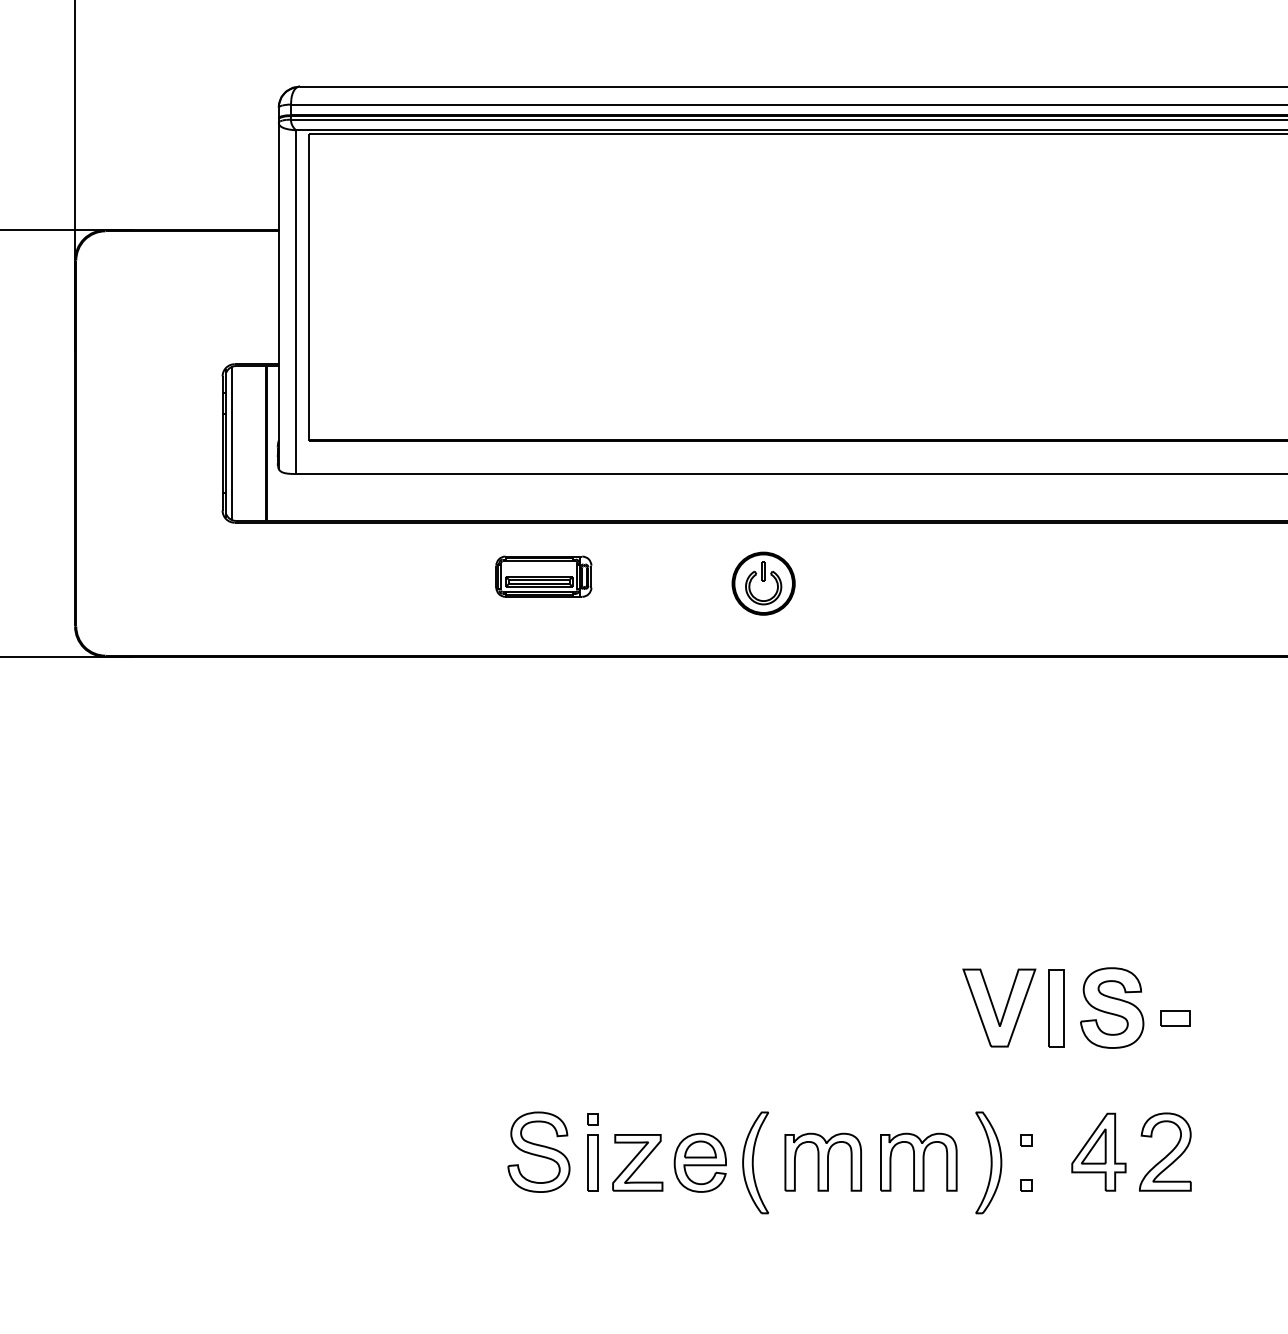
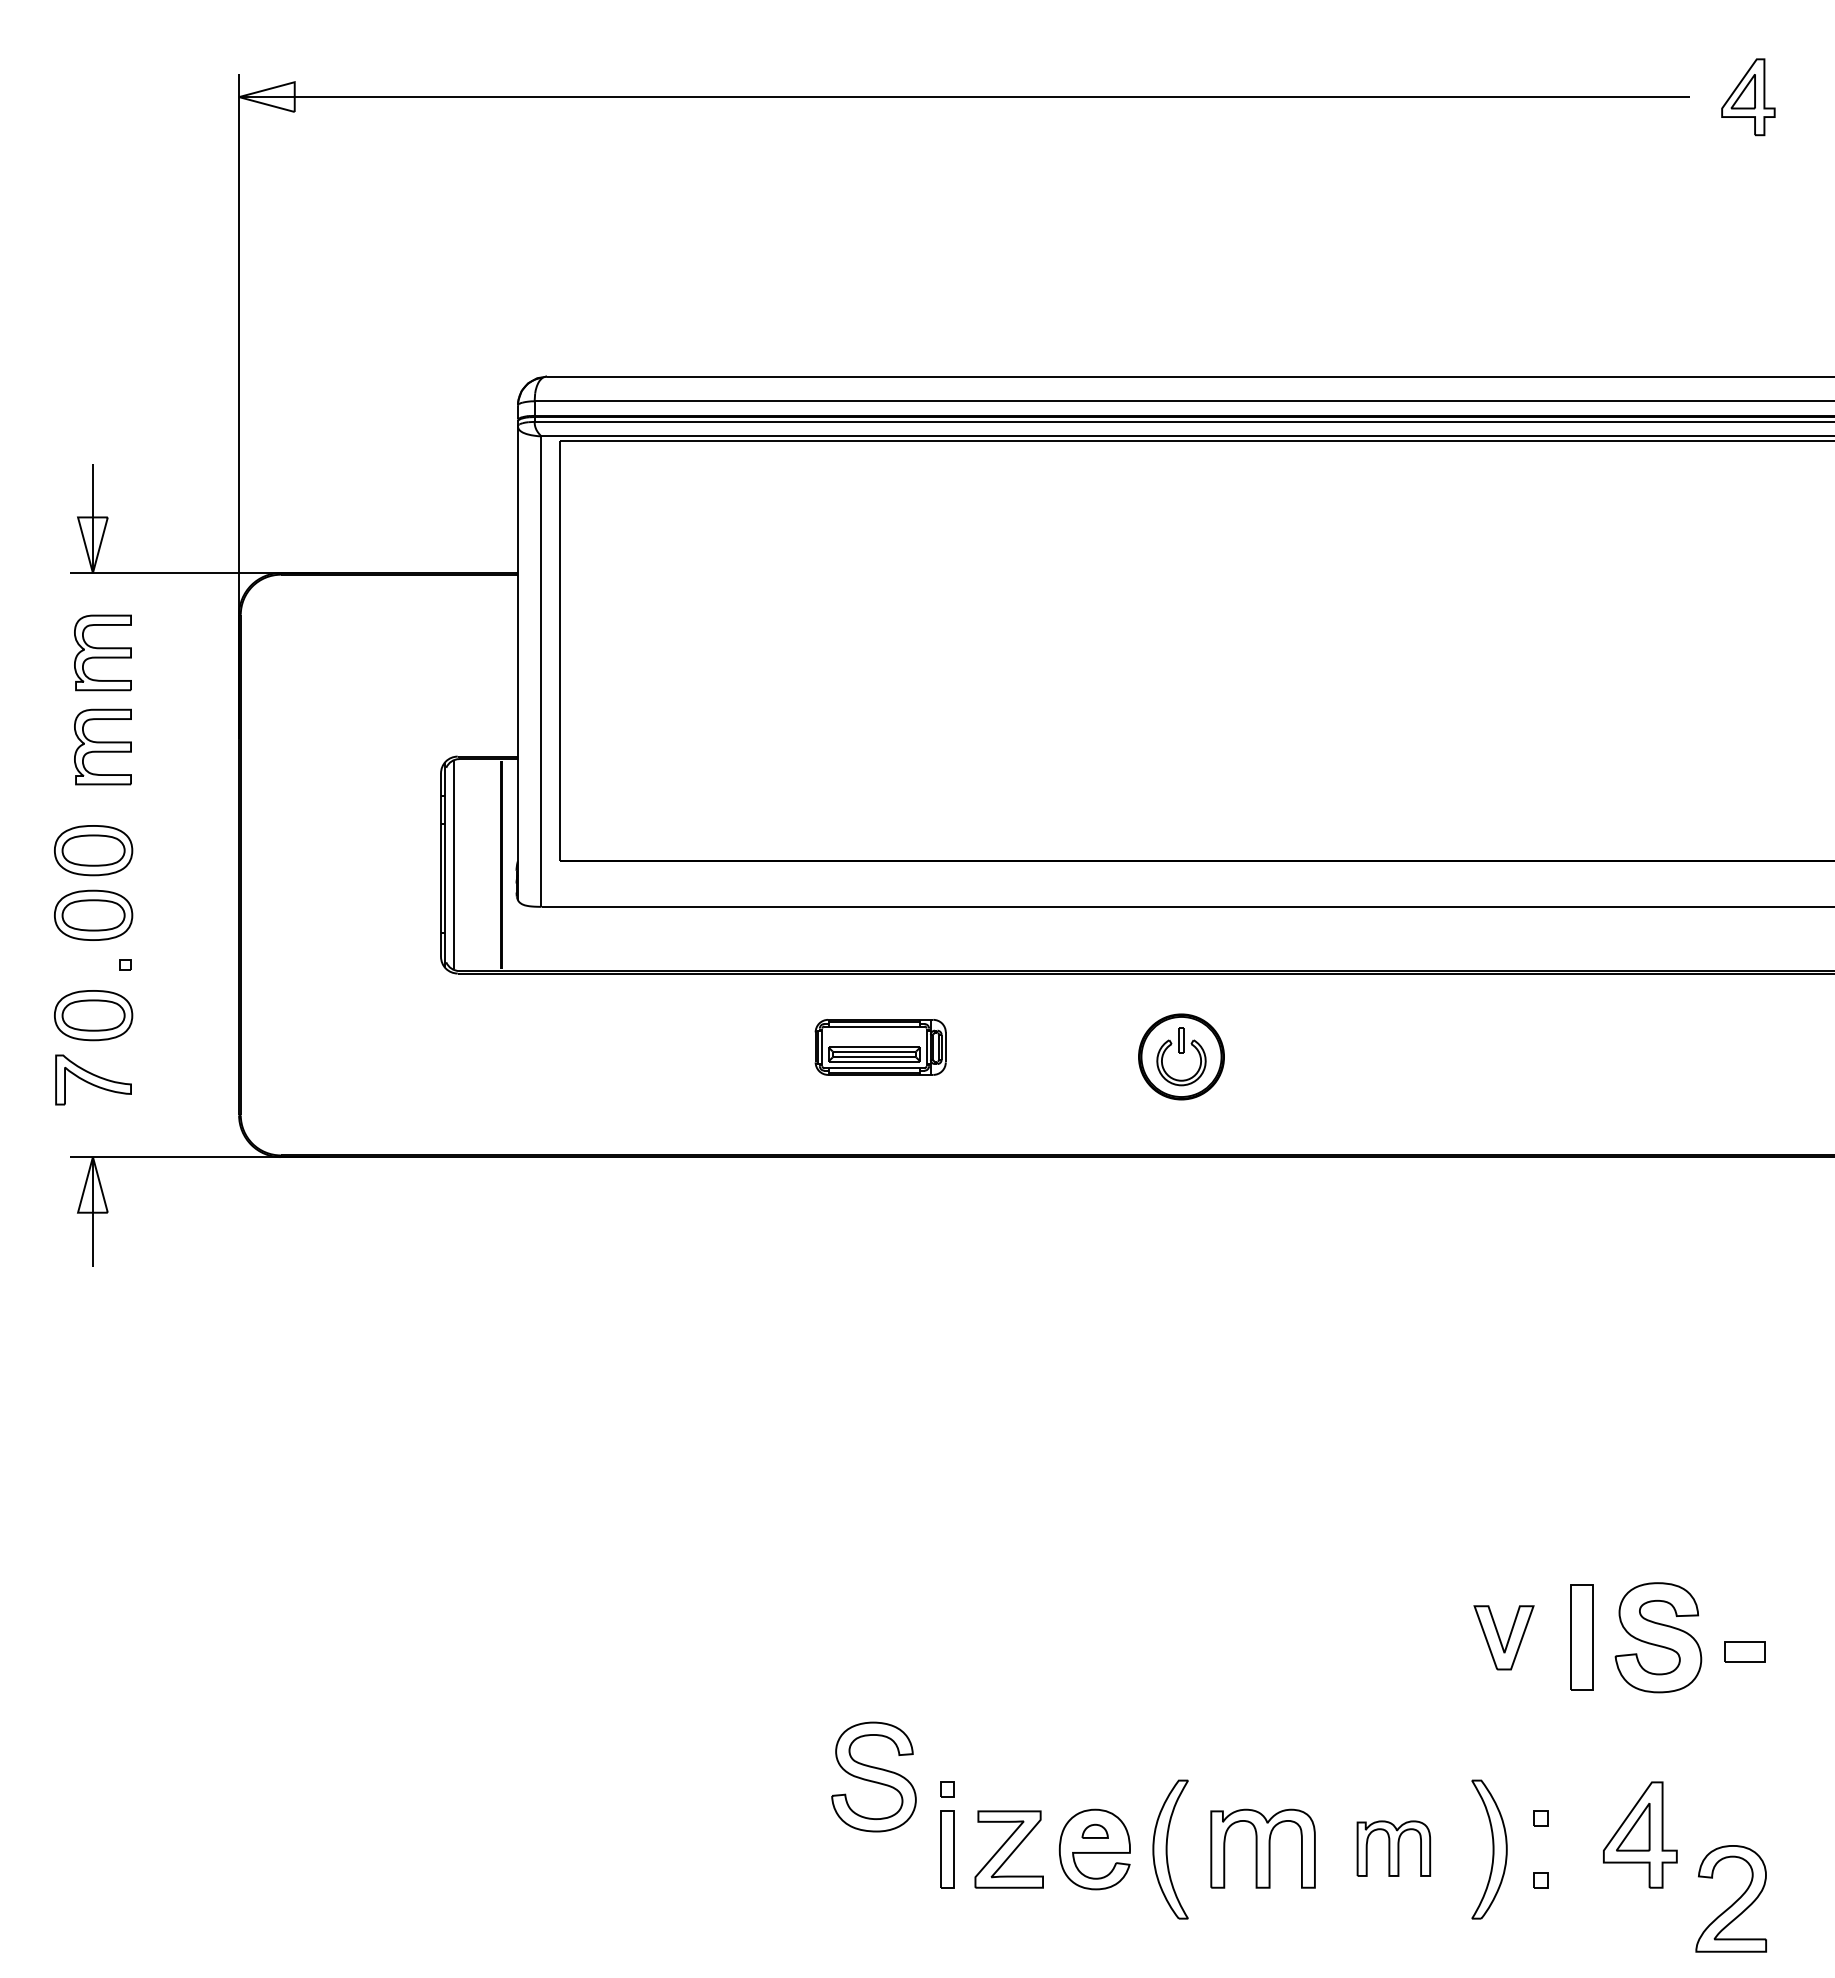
part: (998, 1007) -> (1503, 1637), size x0.6
part: (700, 1149) -> (1095, 1831), size x0.6
part: (538, 1151) -> (873, 1776), moved
part: (1164, 1151) -> (1730, 1898), moved
part: (918, 1162) -> (1393, 1848), size x0.7

